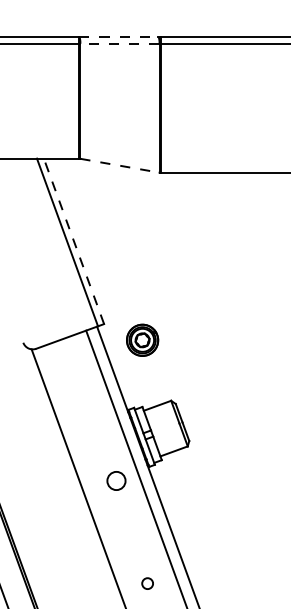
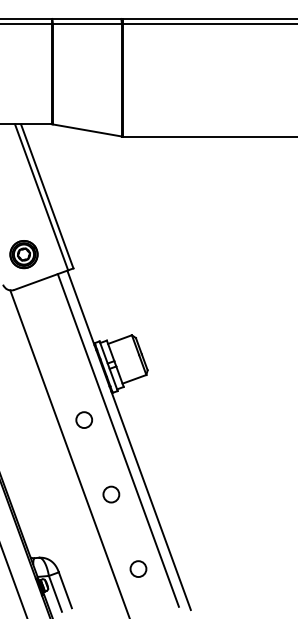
line: (119, 37) -> (86, 18), dashed -> solid
line: (119, 44) -> (86, 24), dashed -> solid
line: (120, 165) -> (87, 130), dashed -> solid
line: (74, 241) -> (47, 196), dashed -> solid
part: (142, 340) -> (23, 254), moved
circle: (115, 480) -> (83, 419), moved
circle: (147, 583) -> (111, 494), size x1.67

